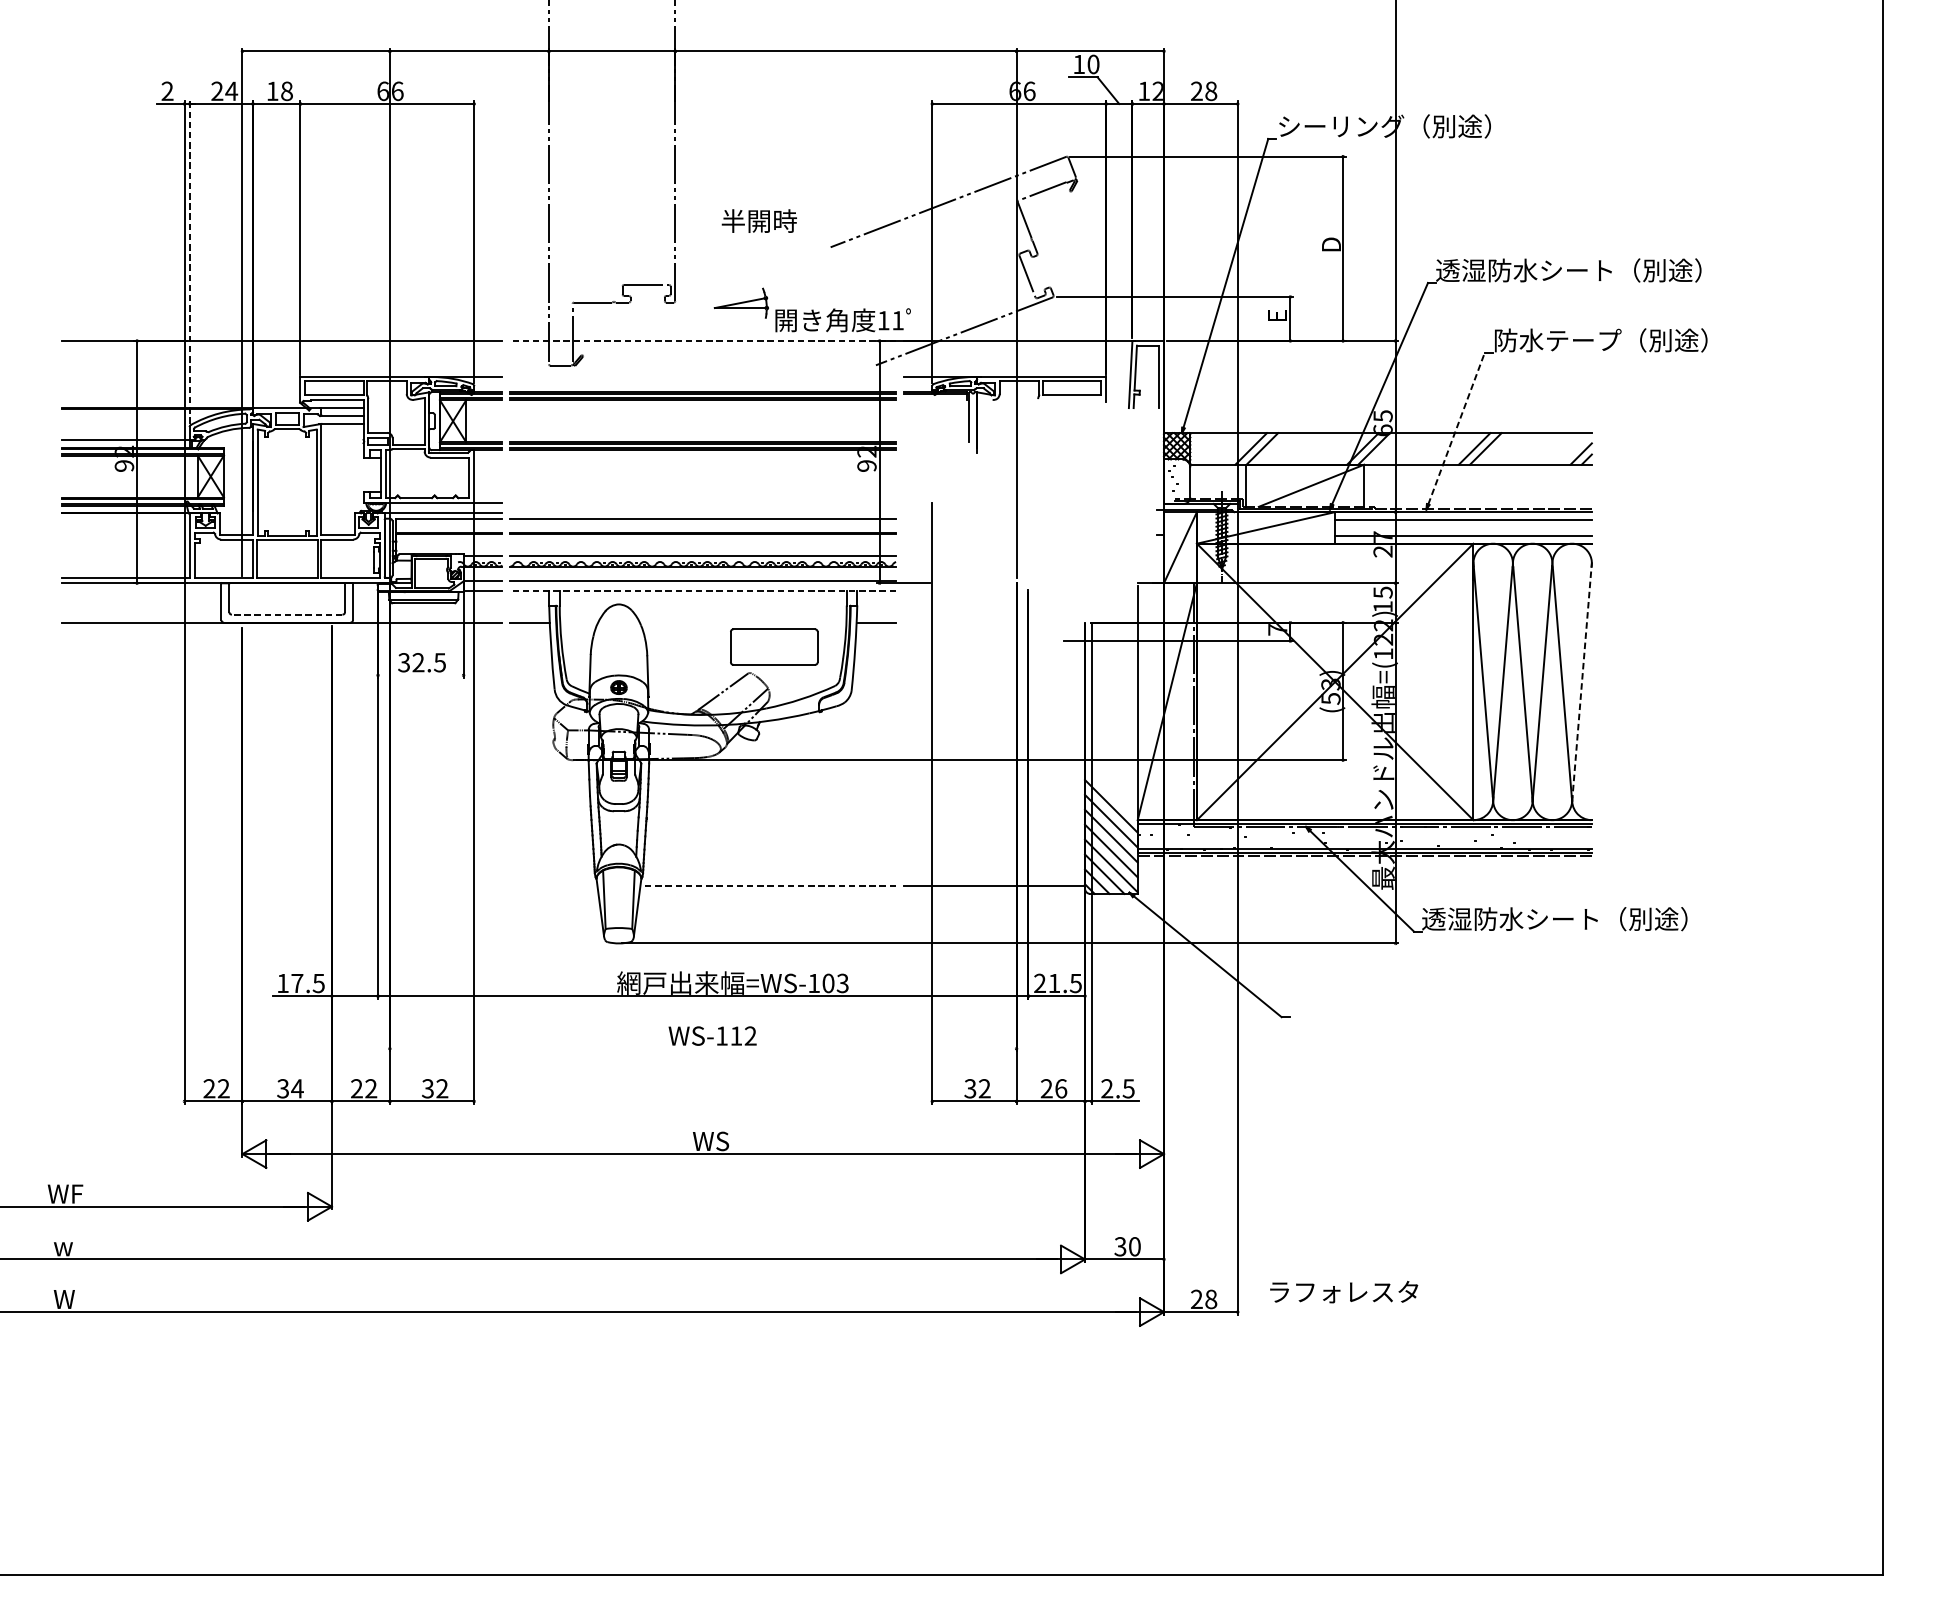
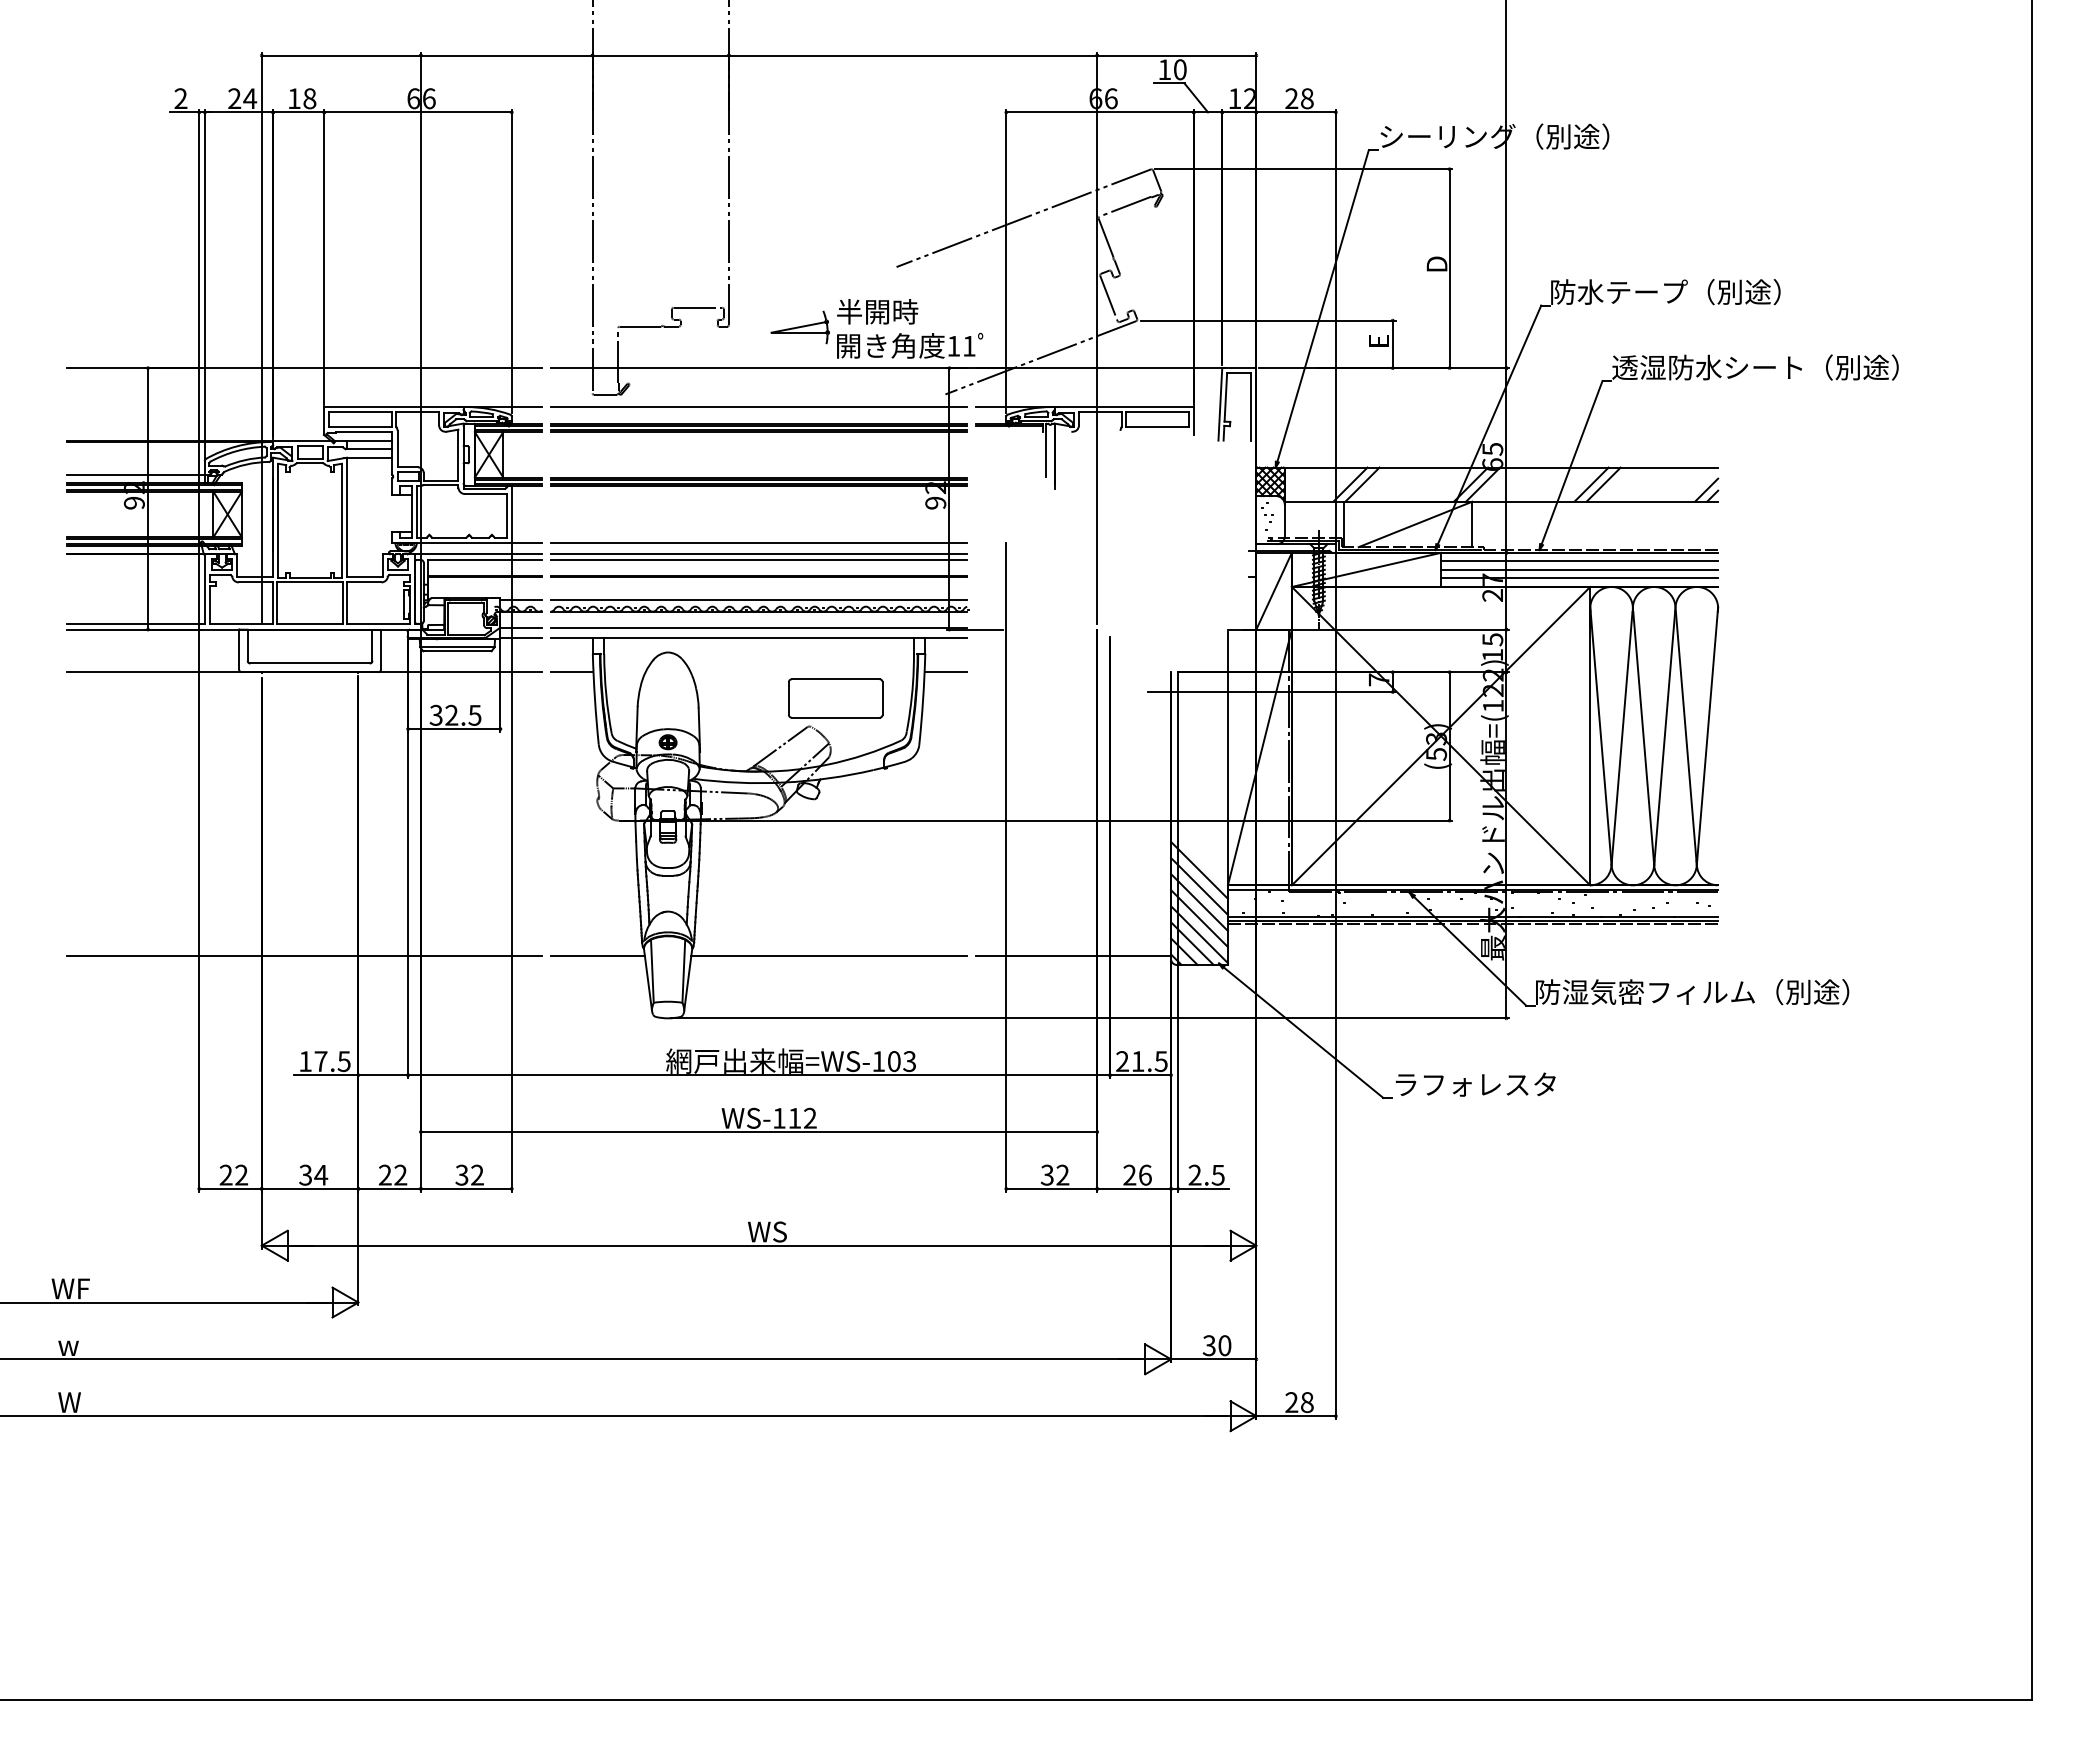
text: (759, 220) -> (877, 311), moved
line: (189, 262) -> (204, 283), dashed -> solid
text: (1569, 270) -> (1693, 292), 透湿防水シート（別途） -> 防水テープ（別途）
text: (1626, 340) -> (1755, 367), 防水テープ（別途） -> 透湿防水シート（別途）
line: (702, 341) -> (758, 368), dashed -> solid
line: (702, 376) -> (758, 406), added
line: (1456, 428) -> (1572, 462), dashed -> solid
line: (702, 502) -> (758, 542), added
line: (702, 513) -> (758, 554), added
line: (1463, 527) -> (1579, 569), added
line: (702, 591) -> (758, 638), dashed -> solid
line: (287, 614) -> (310, 663), dashed -> solid
line: (421, 675) -> (454, 729), added
line: (1582, 681) -> (1707, 735), dashed -> solid
line: (282, 886) -> (304, 956), added
line: (553, 886) -> (597, 956), added
line: (768, 886) -> (829, 956), dashed -> solid
text: (1567, 919) -> (1691, 992), 透湿防水シート（別途） -> 防湿気密フィルム（別途）
line: (702, 1049) -> (758, 1132), added
text: (1343, 1291) -> (1475, 1084), moved

